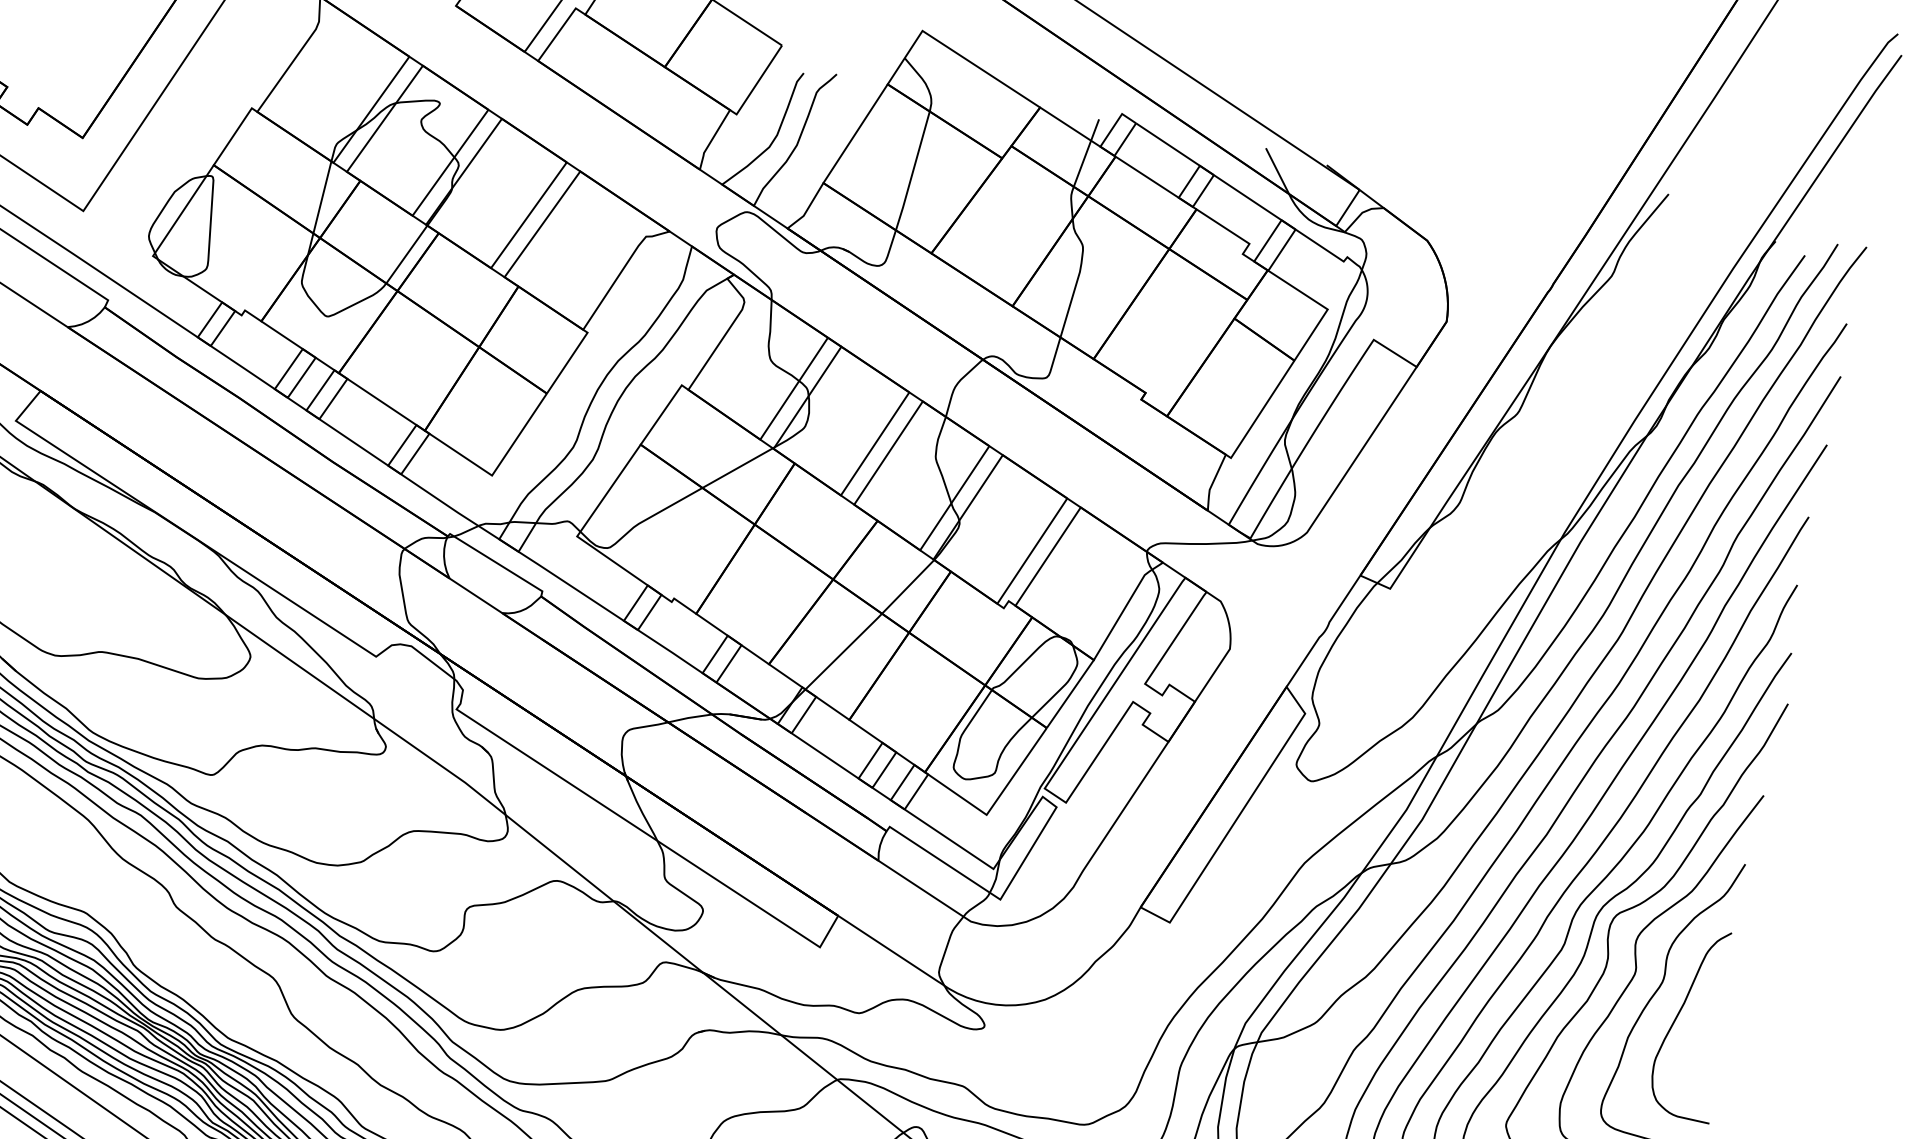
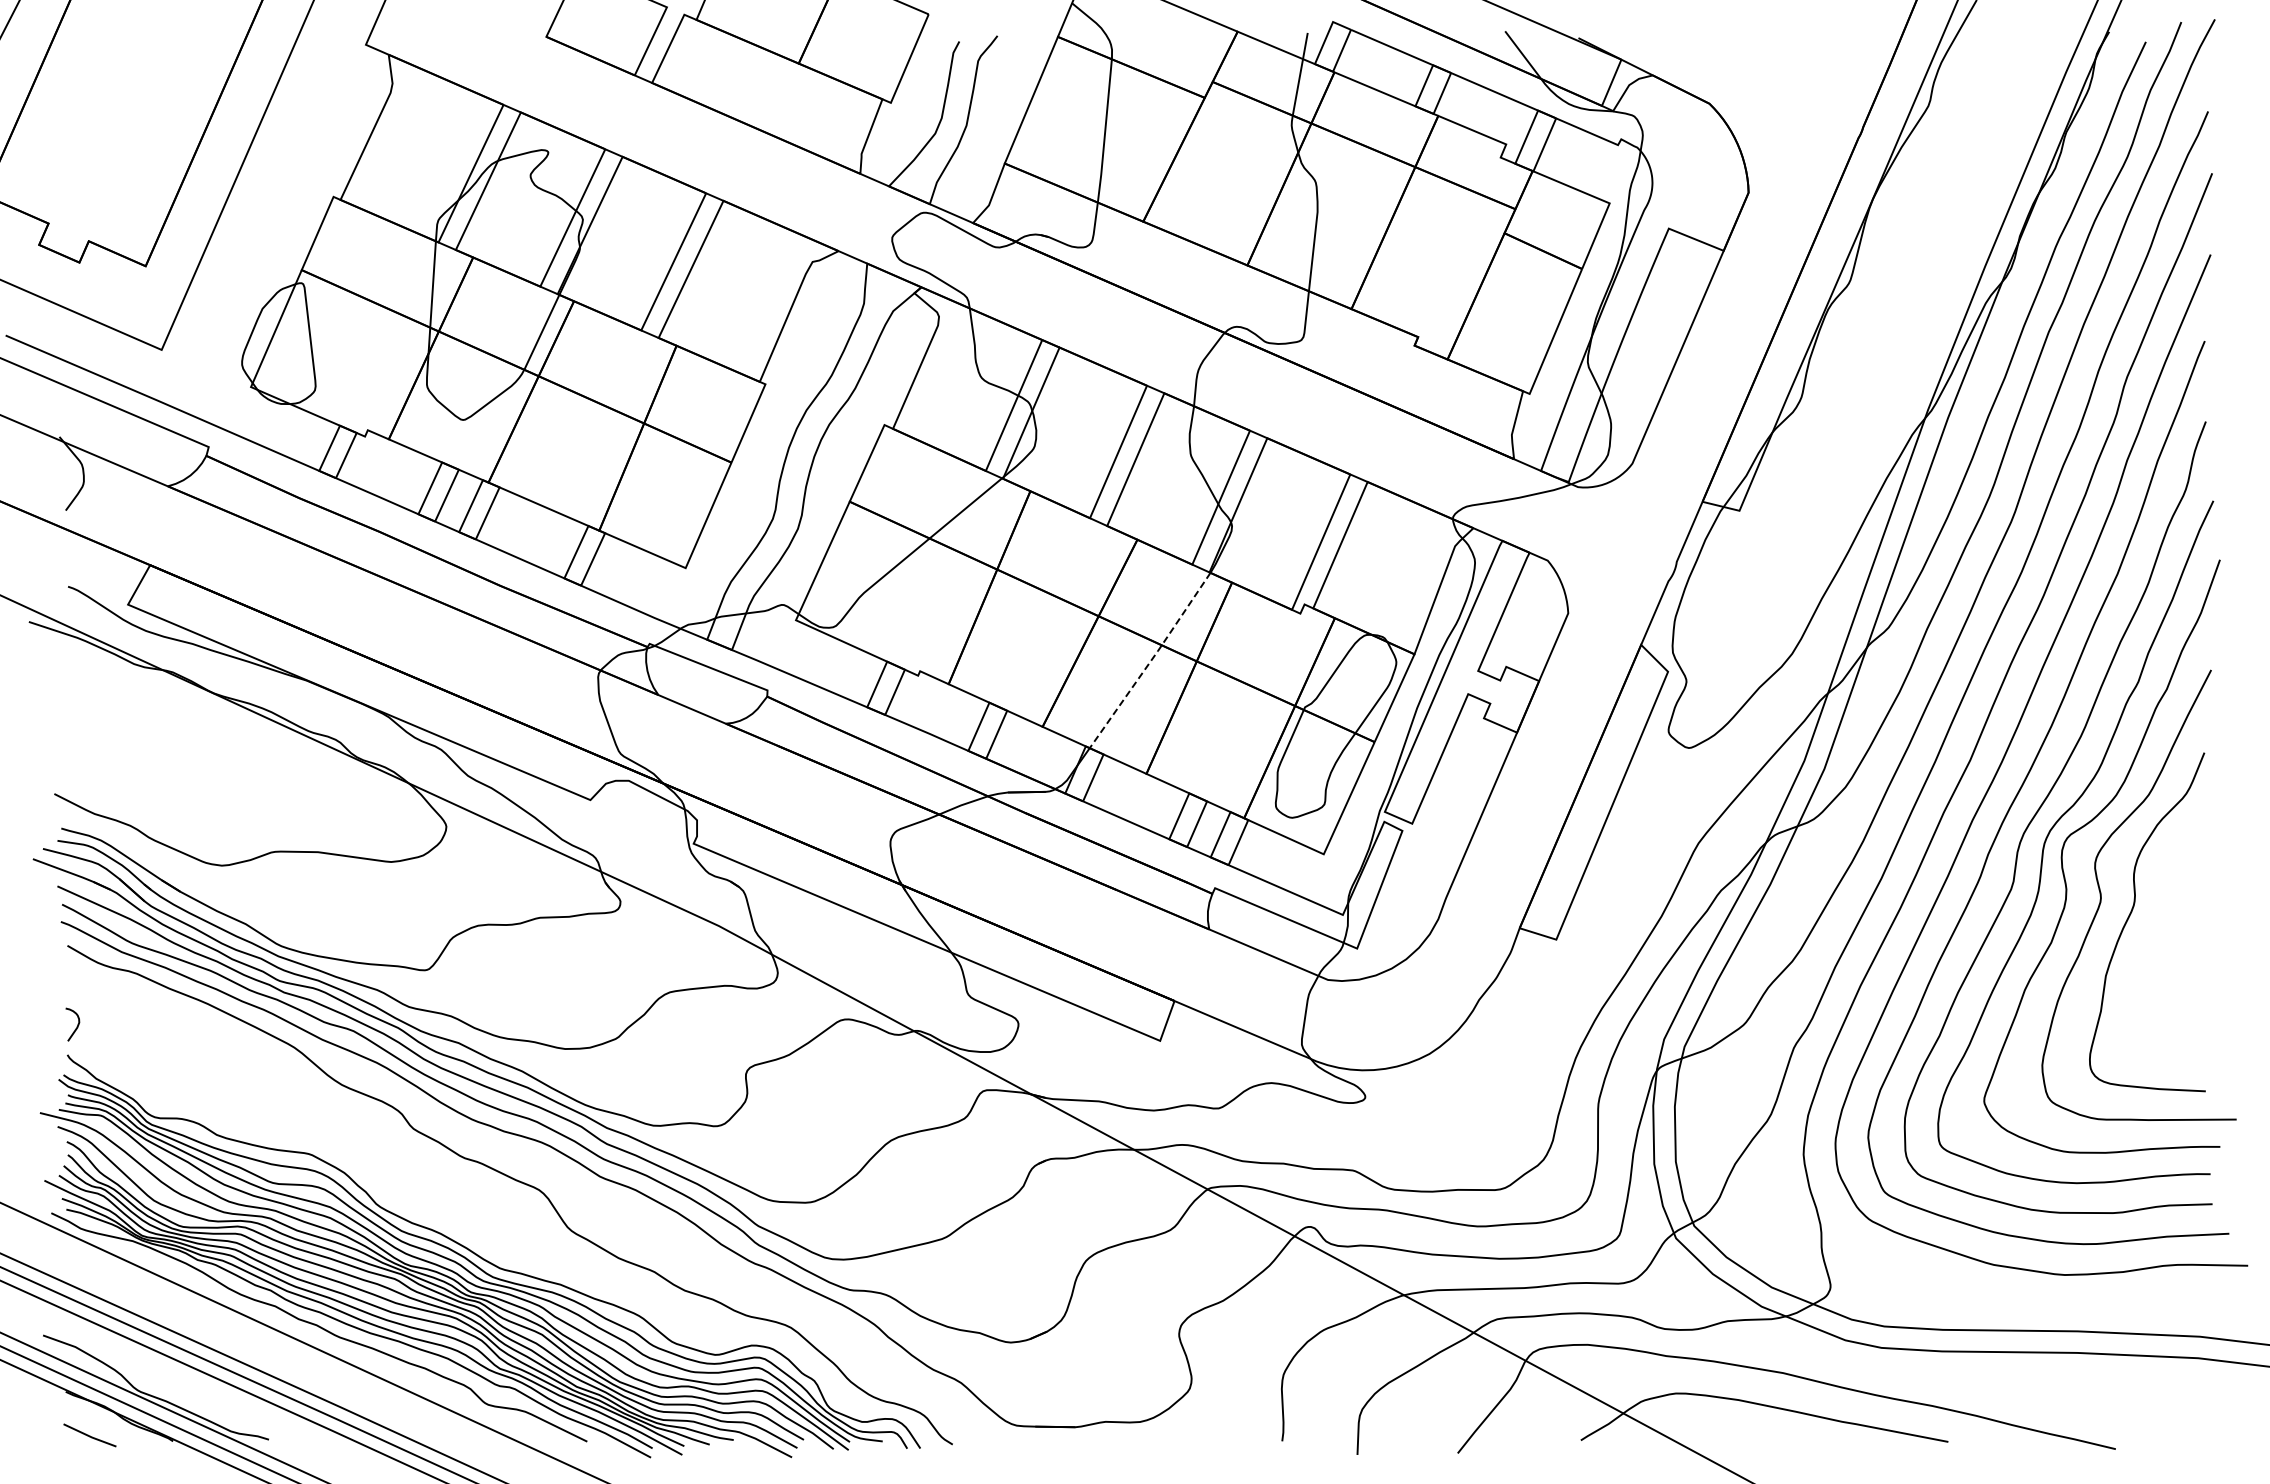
line: (870, 625) -> (1151, 661), solid -> dashed
curve: (1678, 1014) -> (2159, 939), removed

